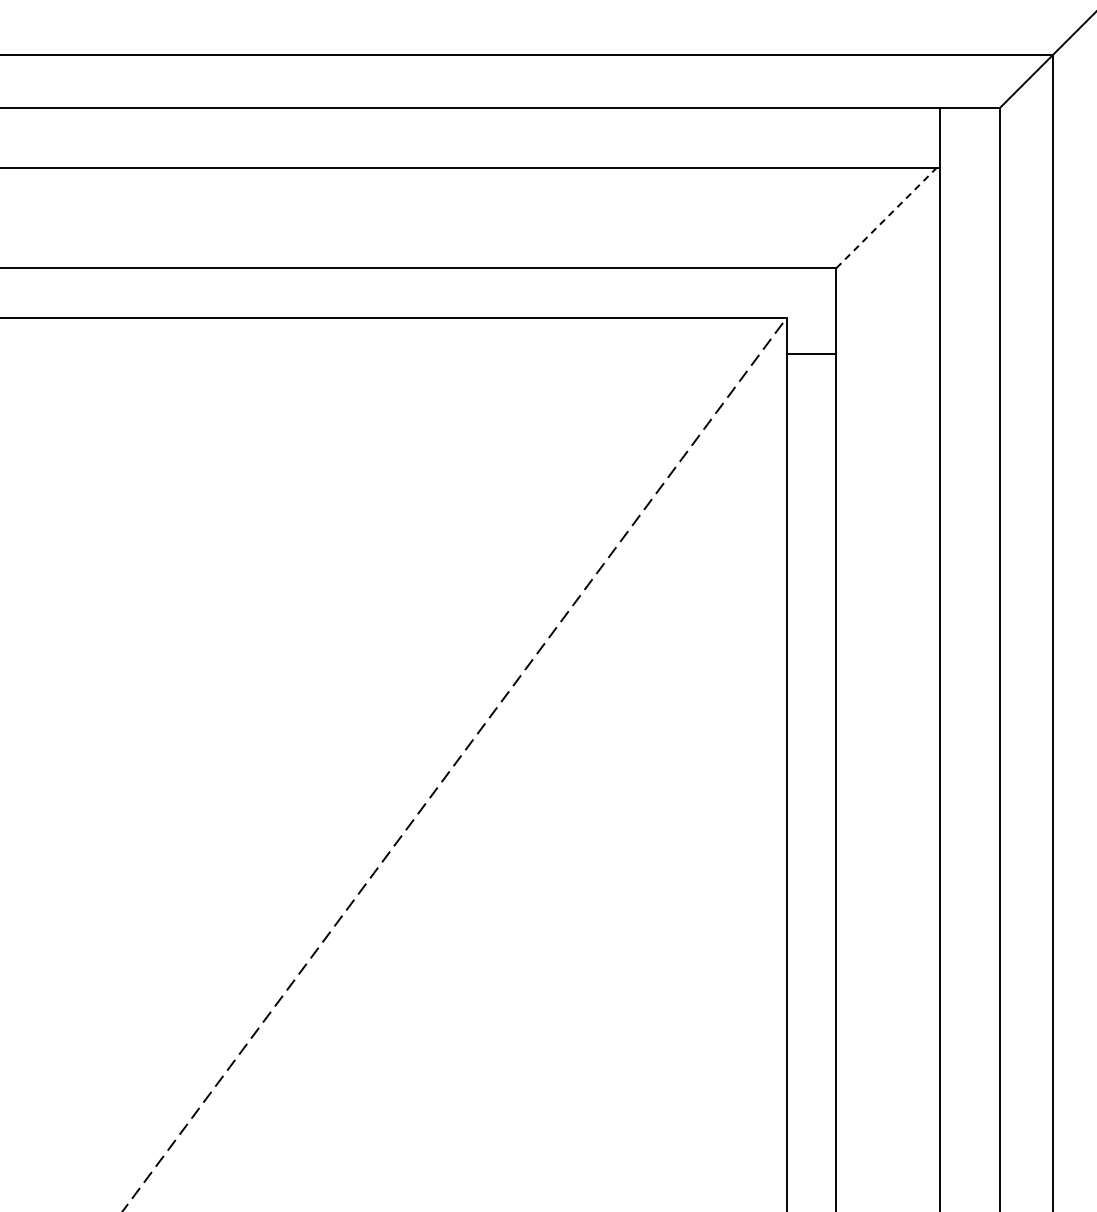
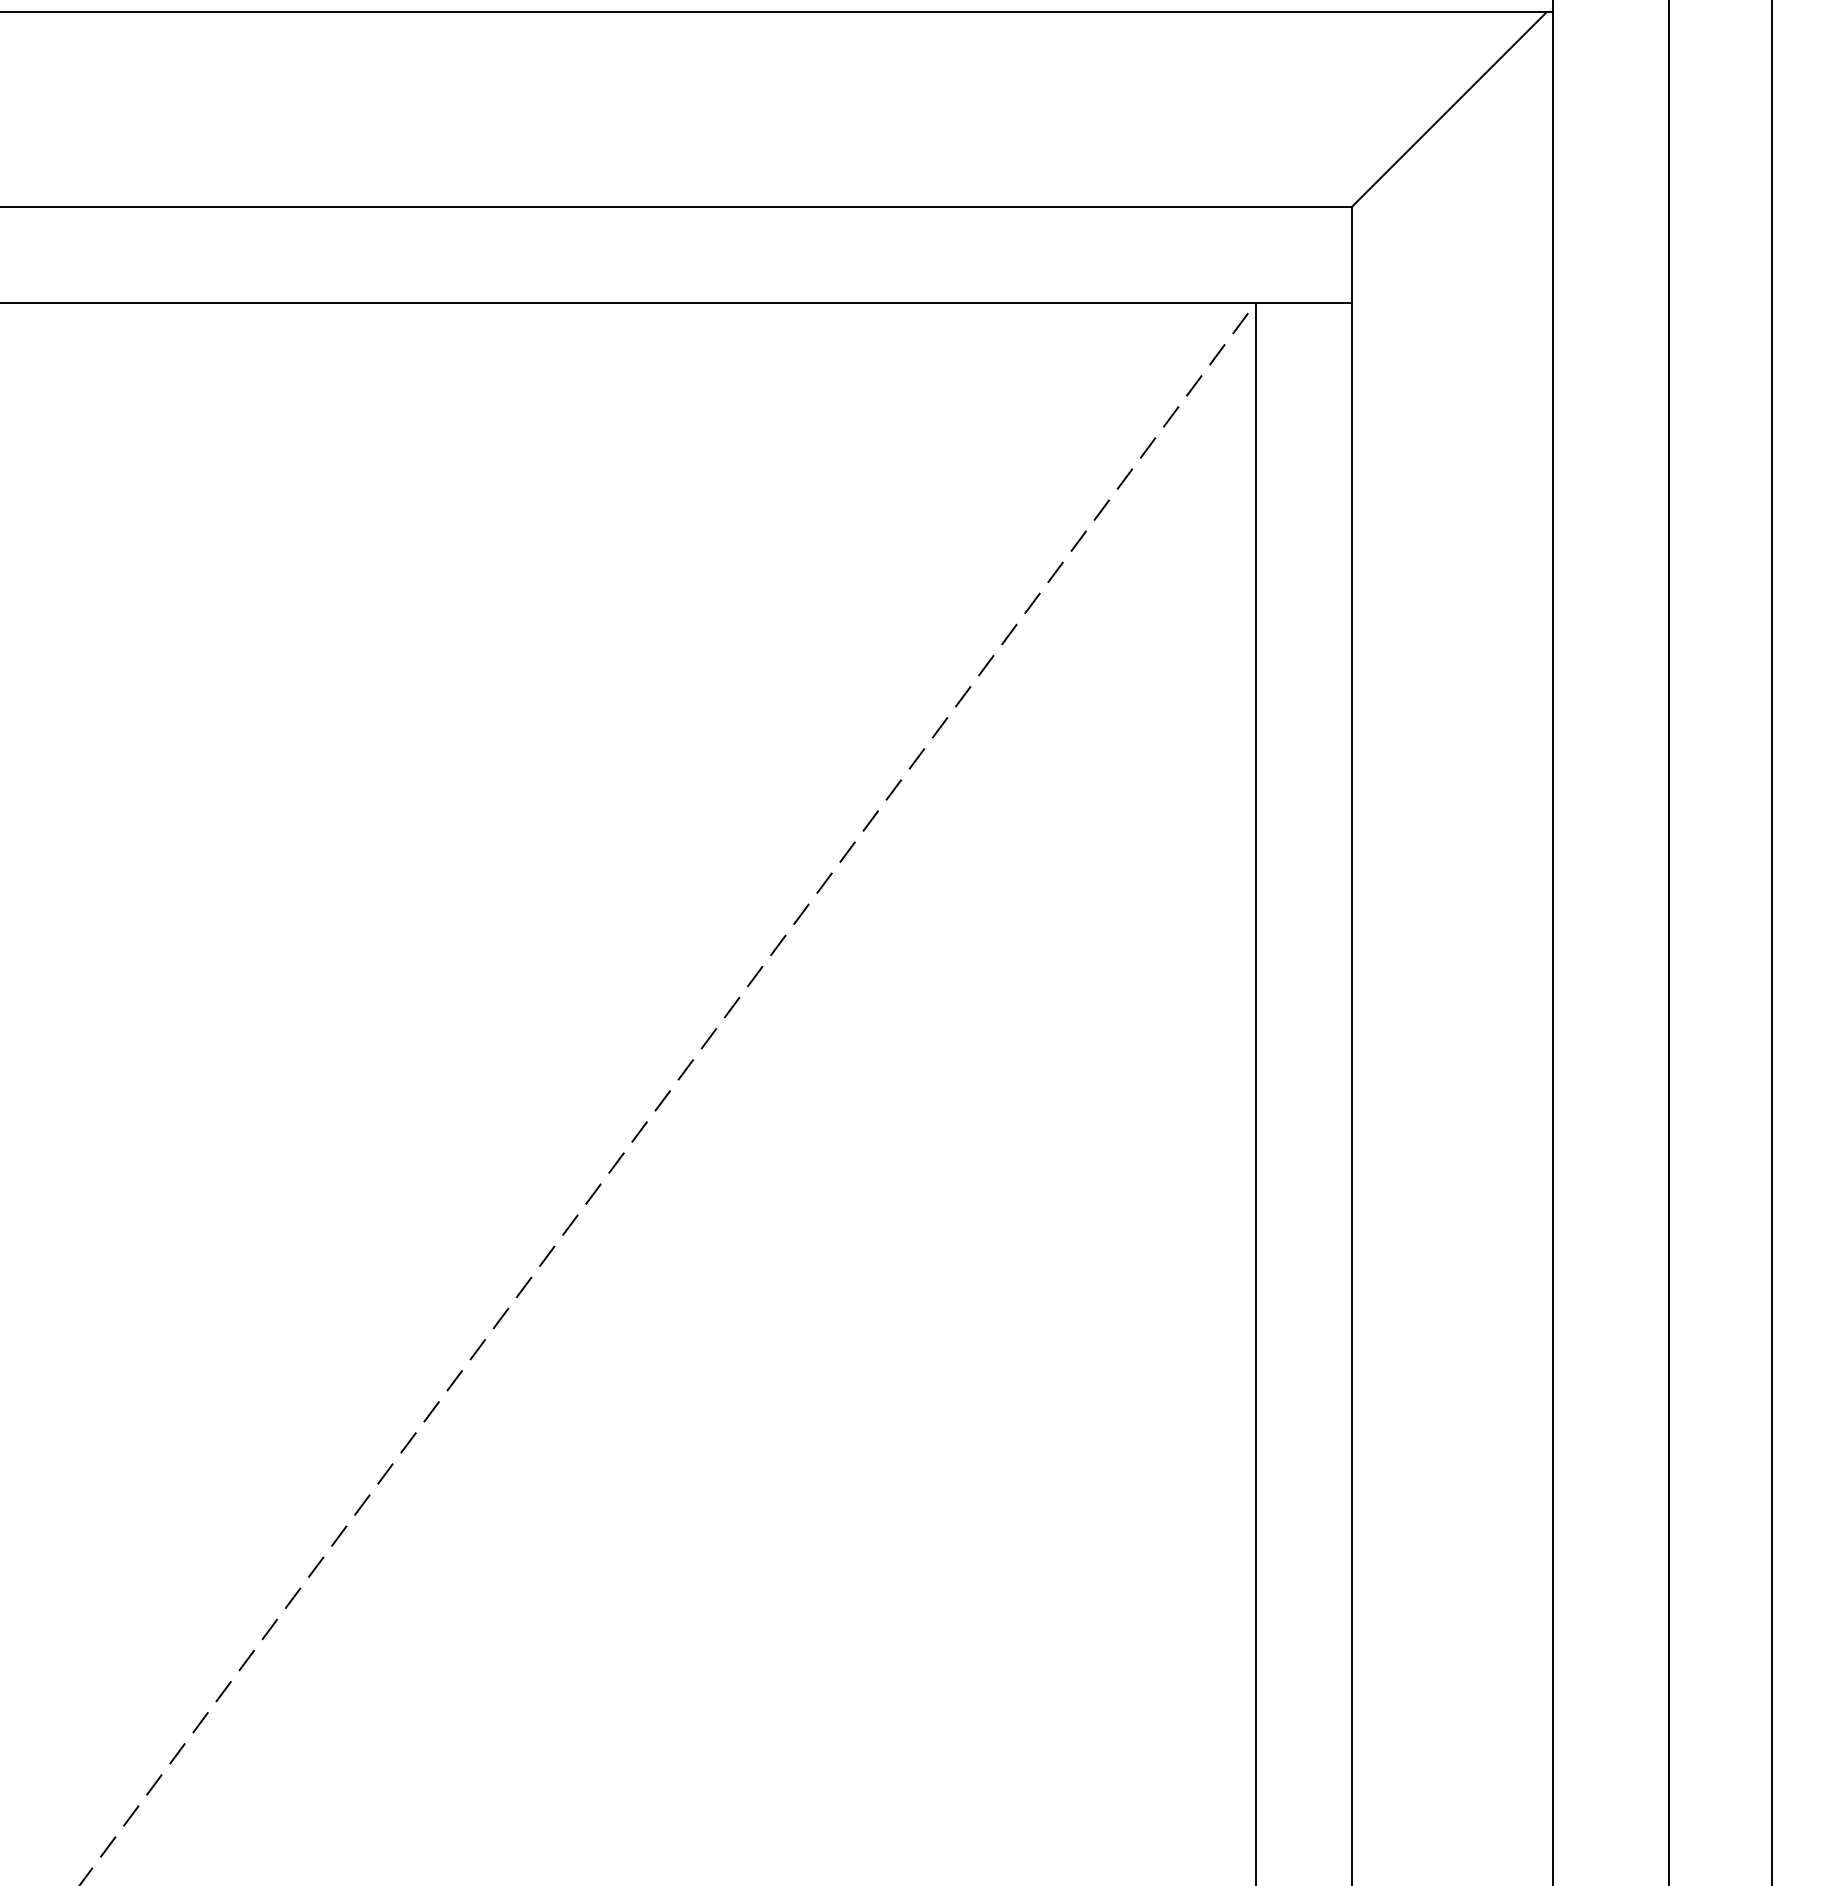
line: (886, 218) -> (1448, 110), dashed -> solid
line: (811, 353) -> (1303, 302), moved

